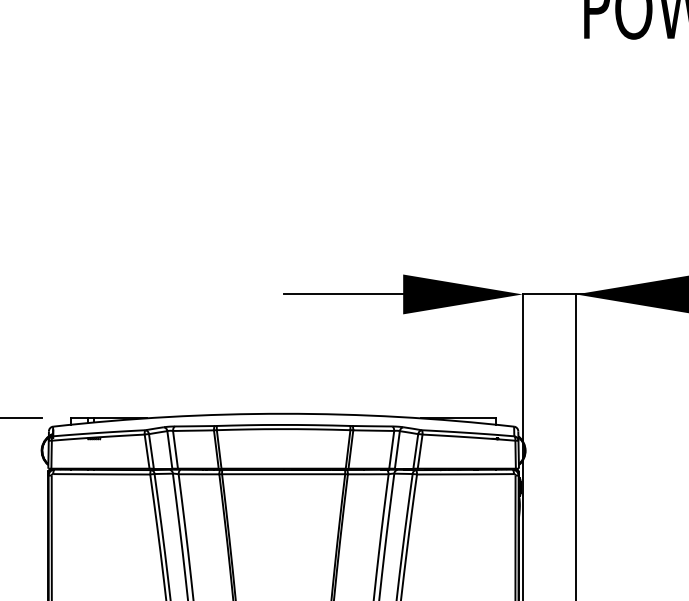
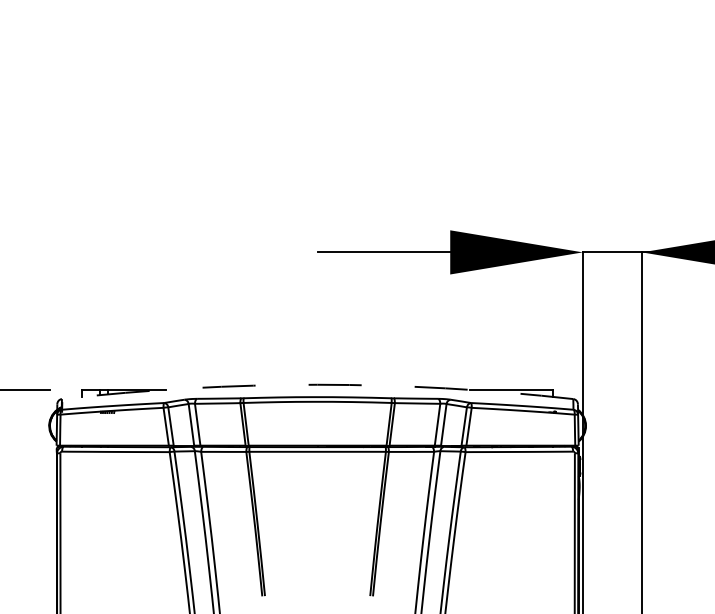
arc: (283, 413) -> (317, 384), solid -> dashed

